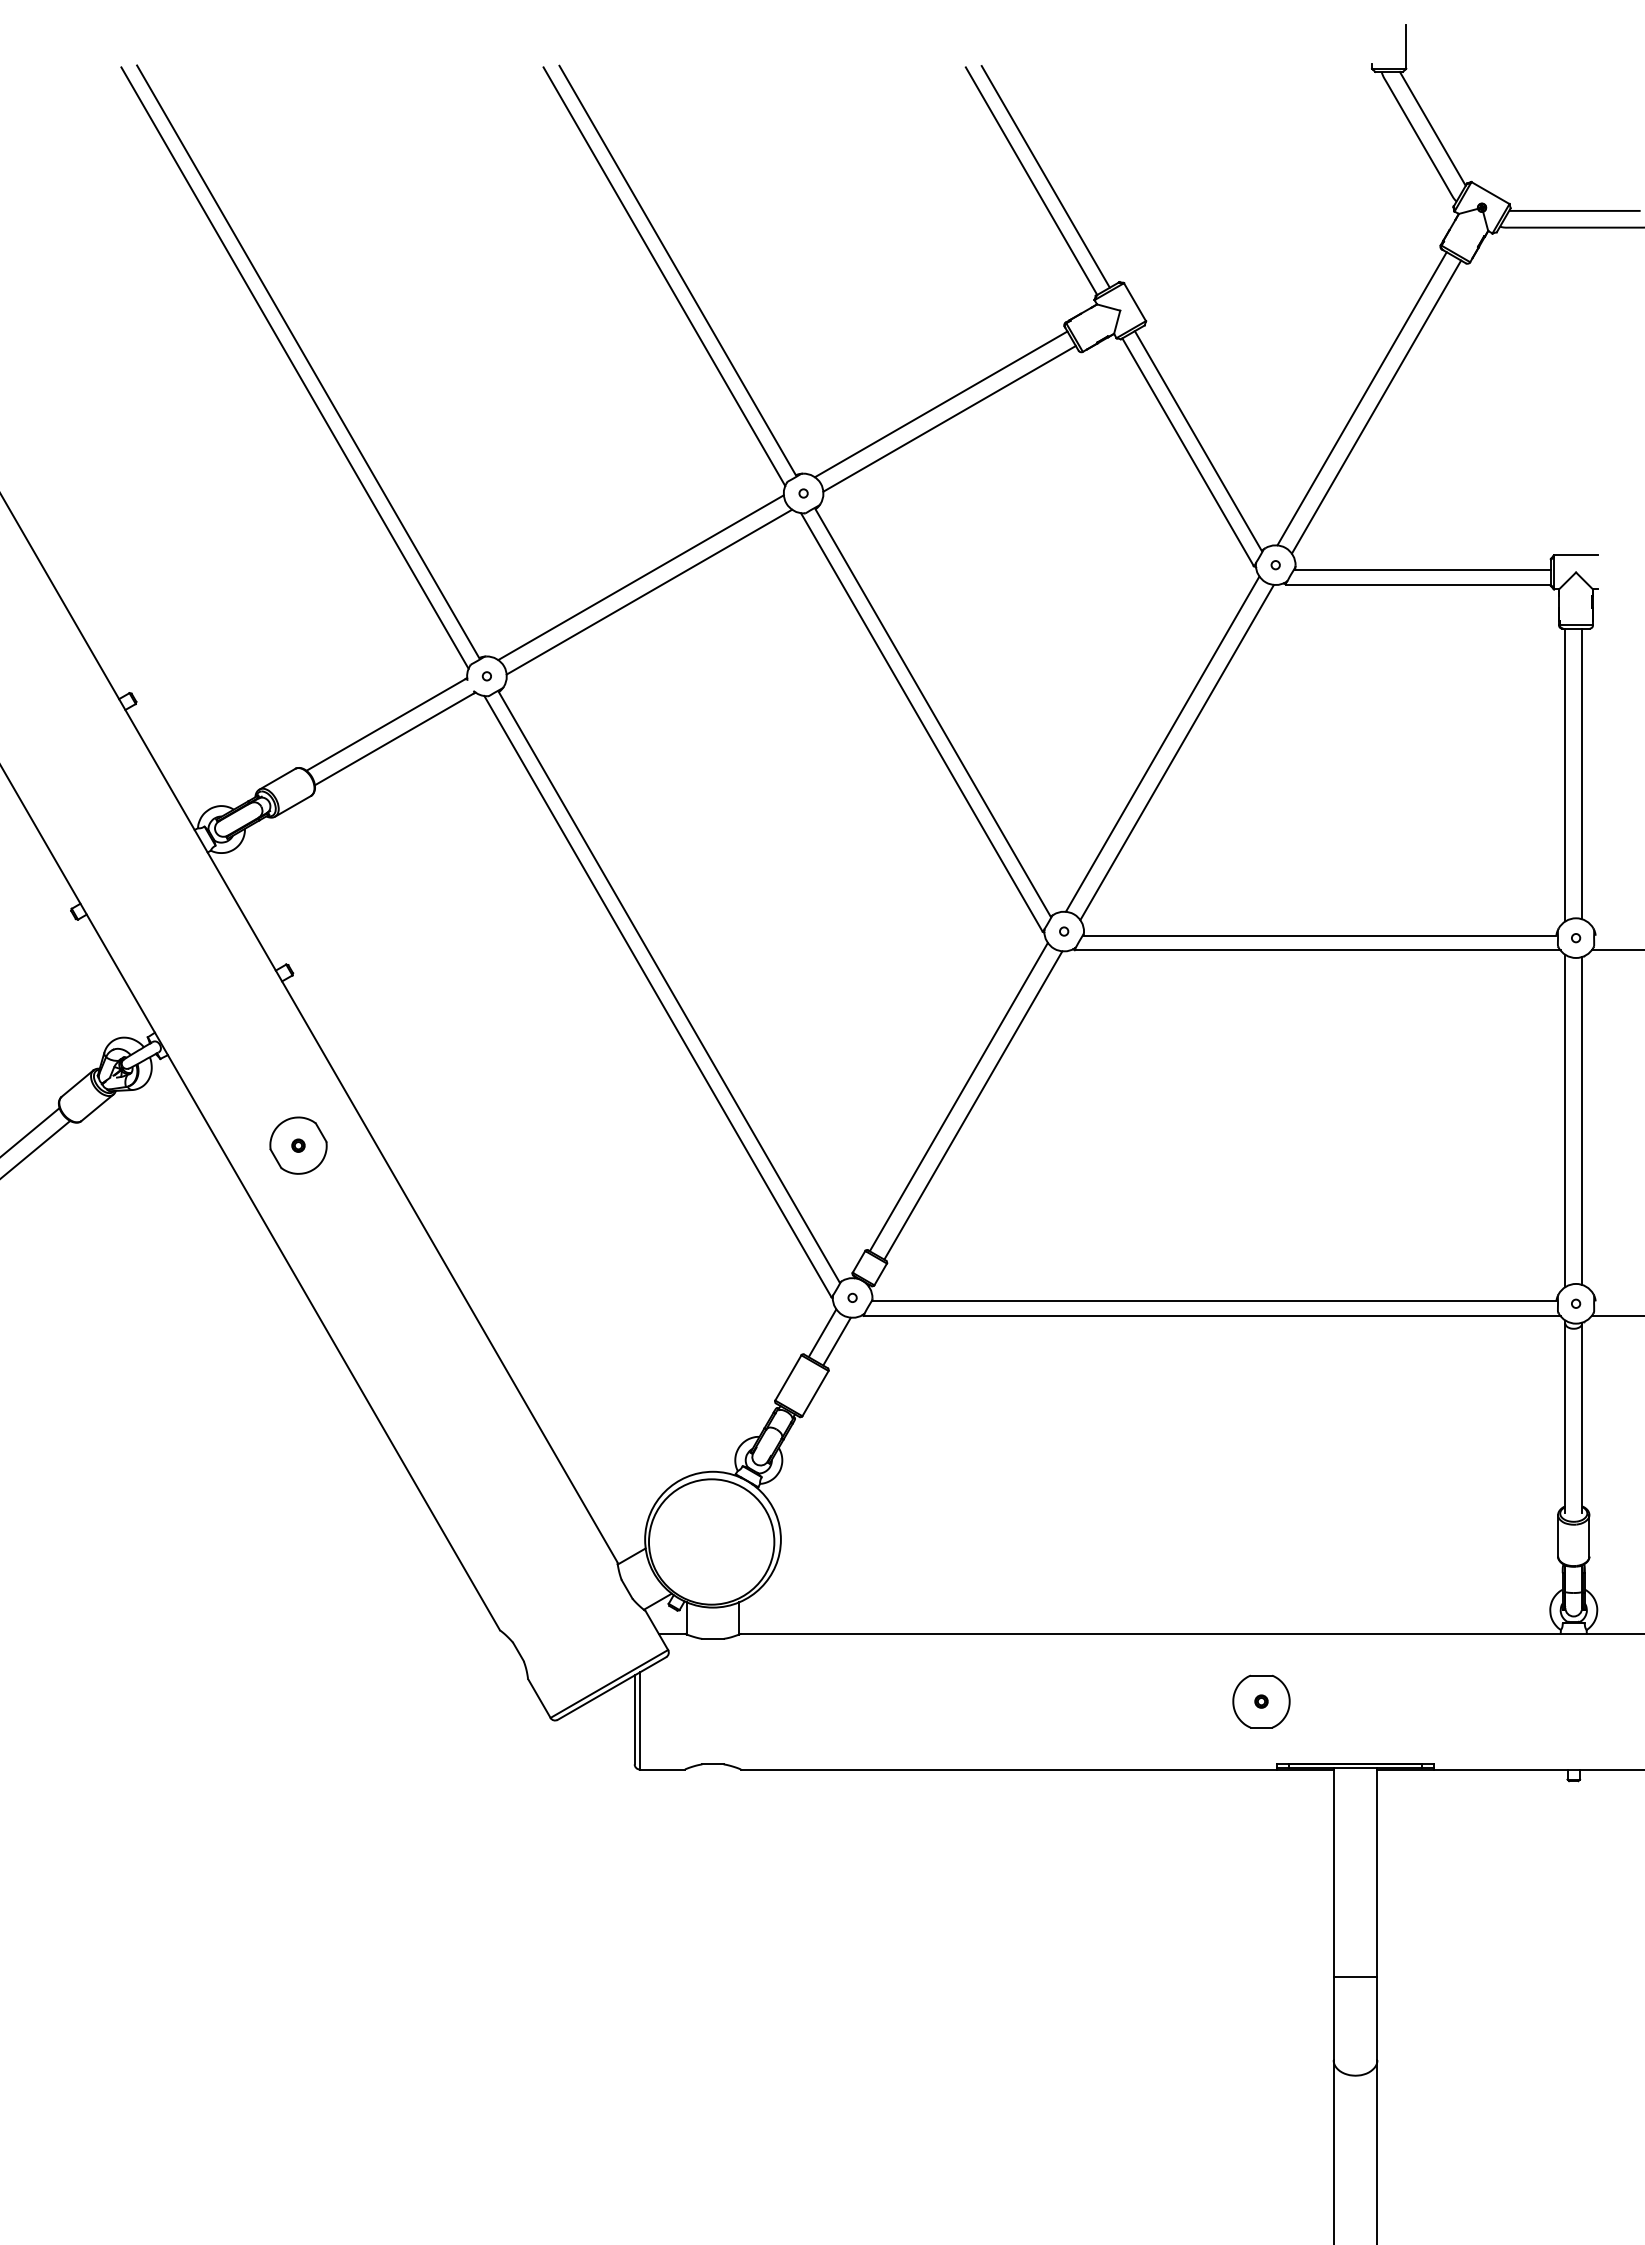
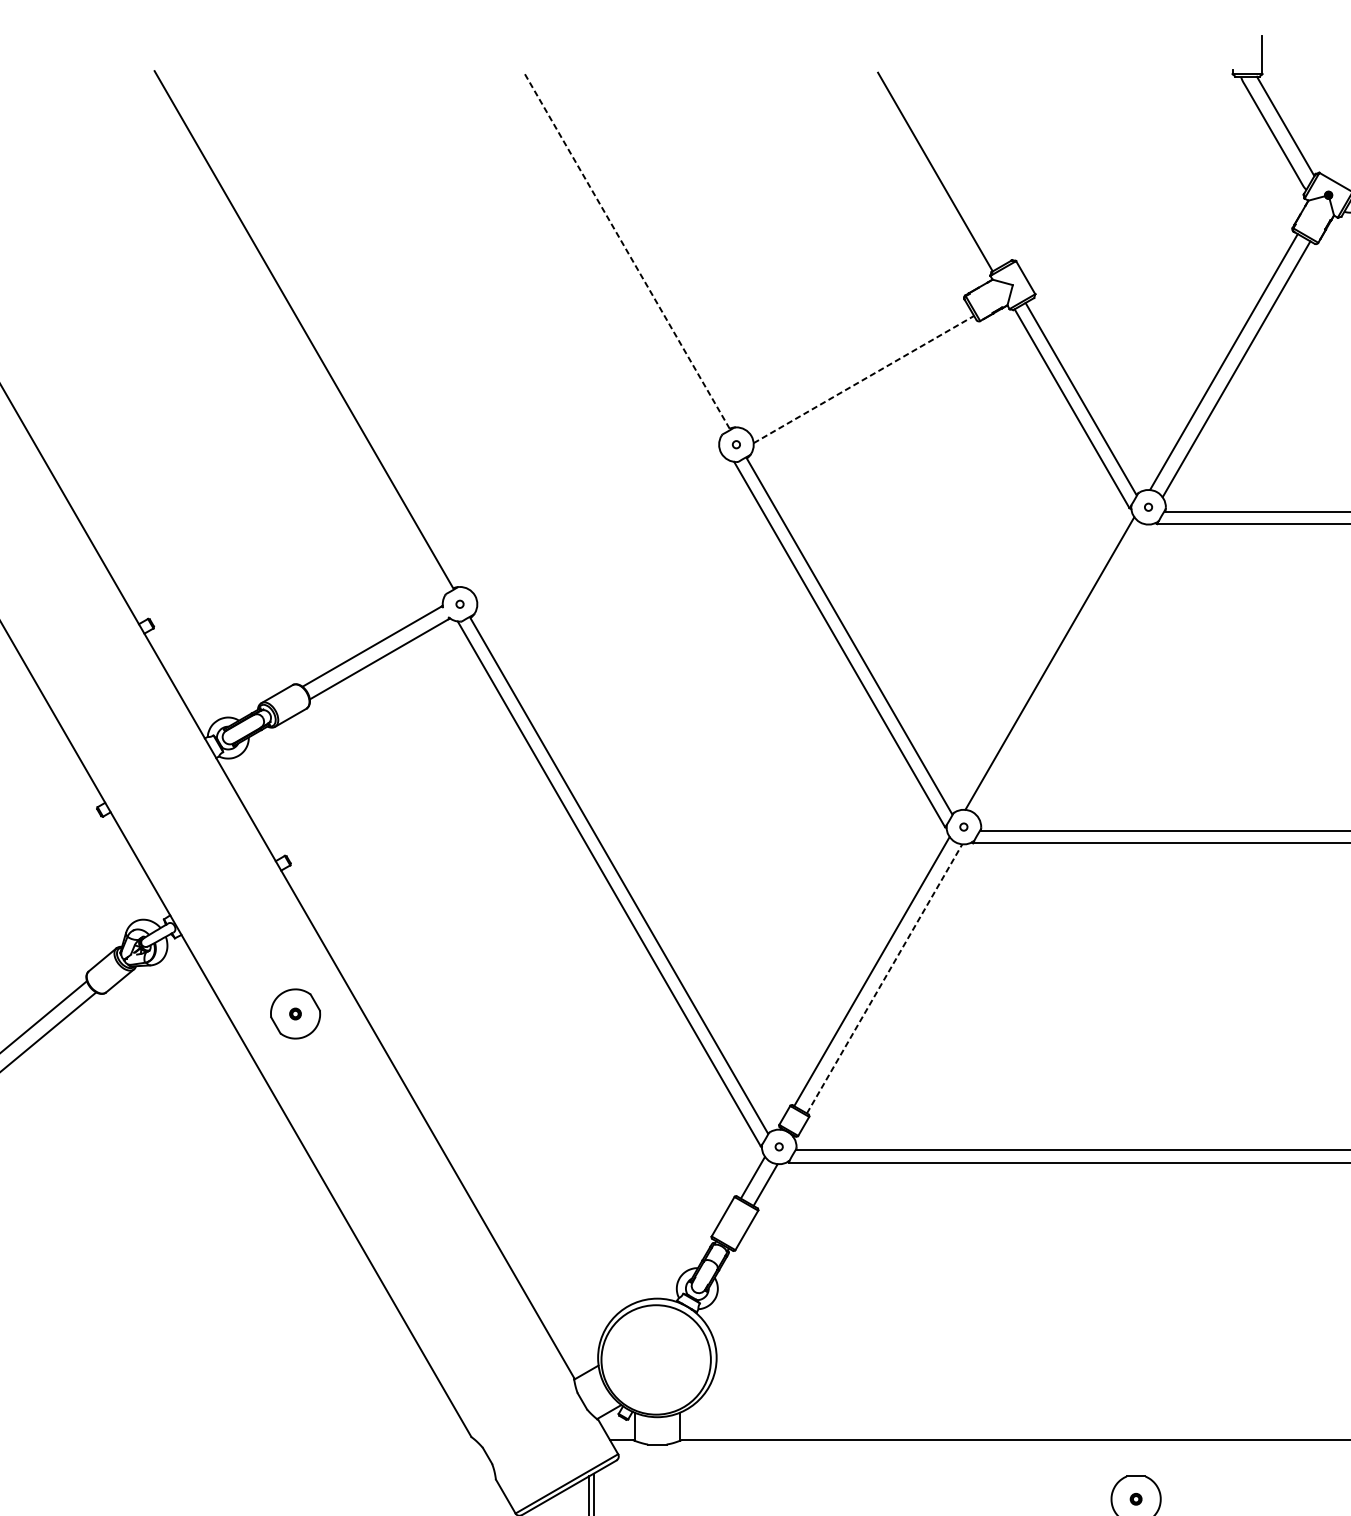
line: (1045, 176) -> (947, 167), removed
line: (677, 270) -> (626, 250), solid -> dashed
line: (664, 276) -> (615, 255), removed
line: (294, 367) -> (292, 334), removed
line: (941, 404) -> (856, 367), removed
line: (949, 418) -> (863, 379), solid -> dashed
line: (640, 577) -> (594, 518), removed
line: (649, 591) -> (601, 530), removed
line: (1176, 752) -> (1061, 670), removed
line: (973, 1105) -> (884, 978), solid -> dashed

